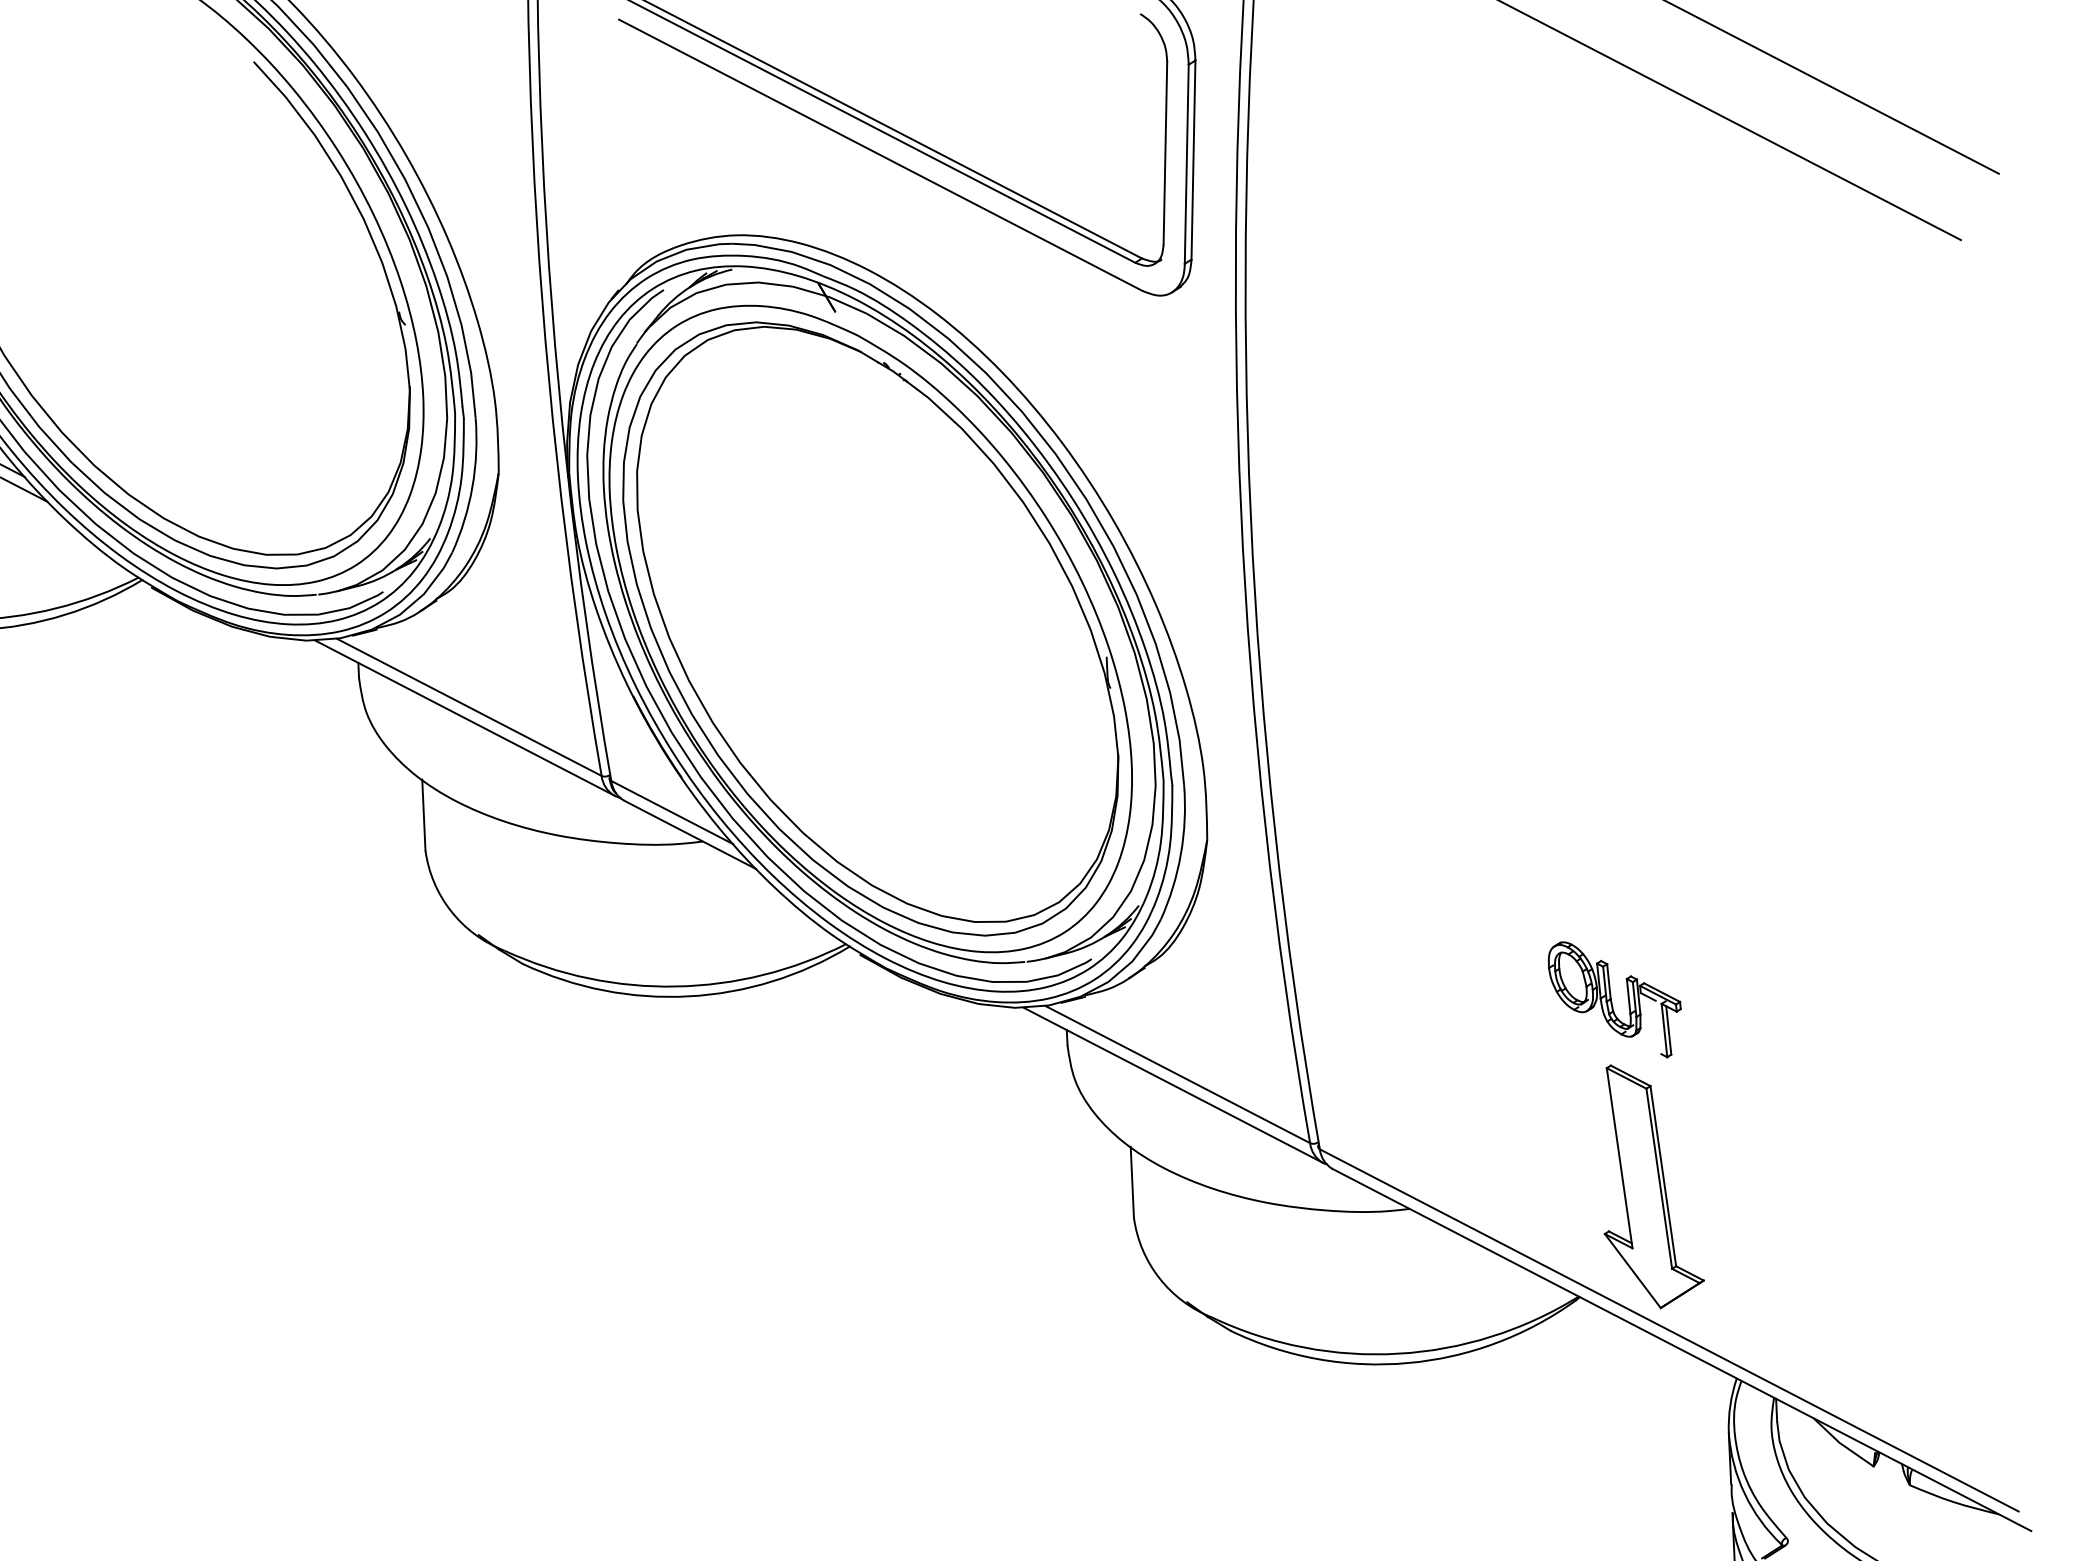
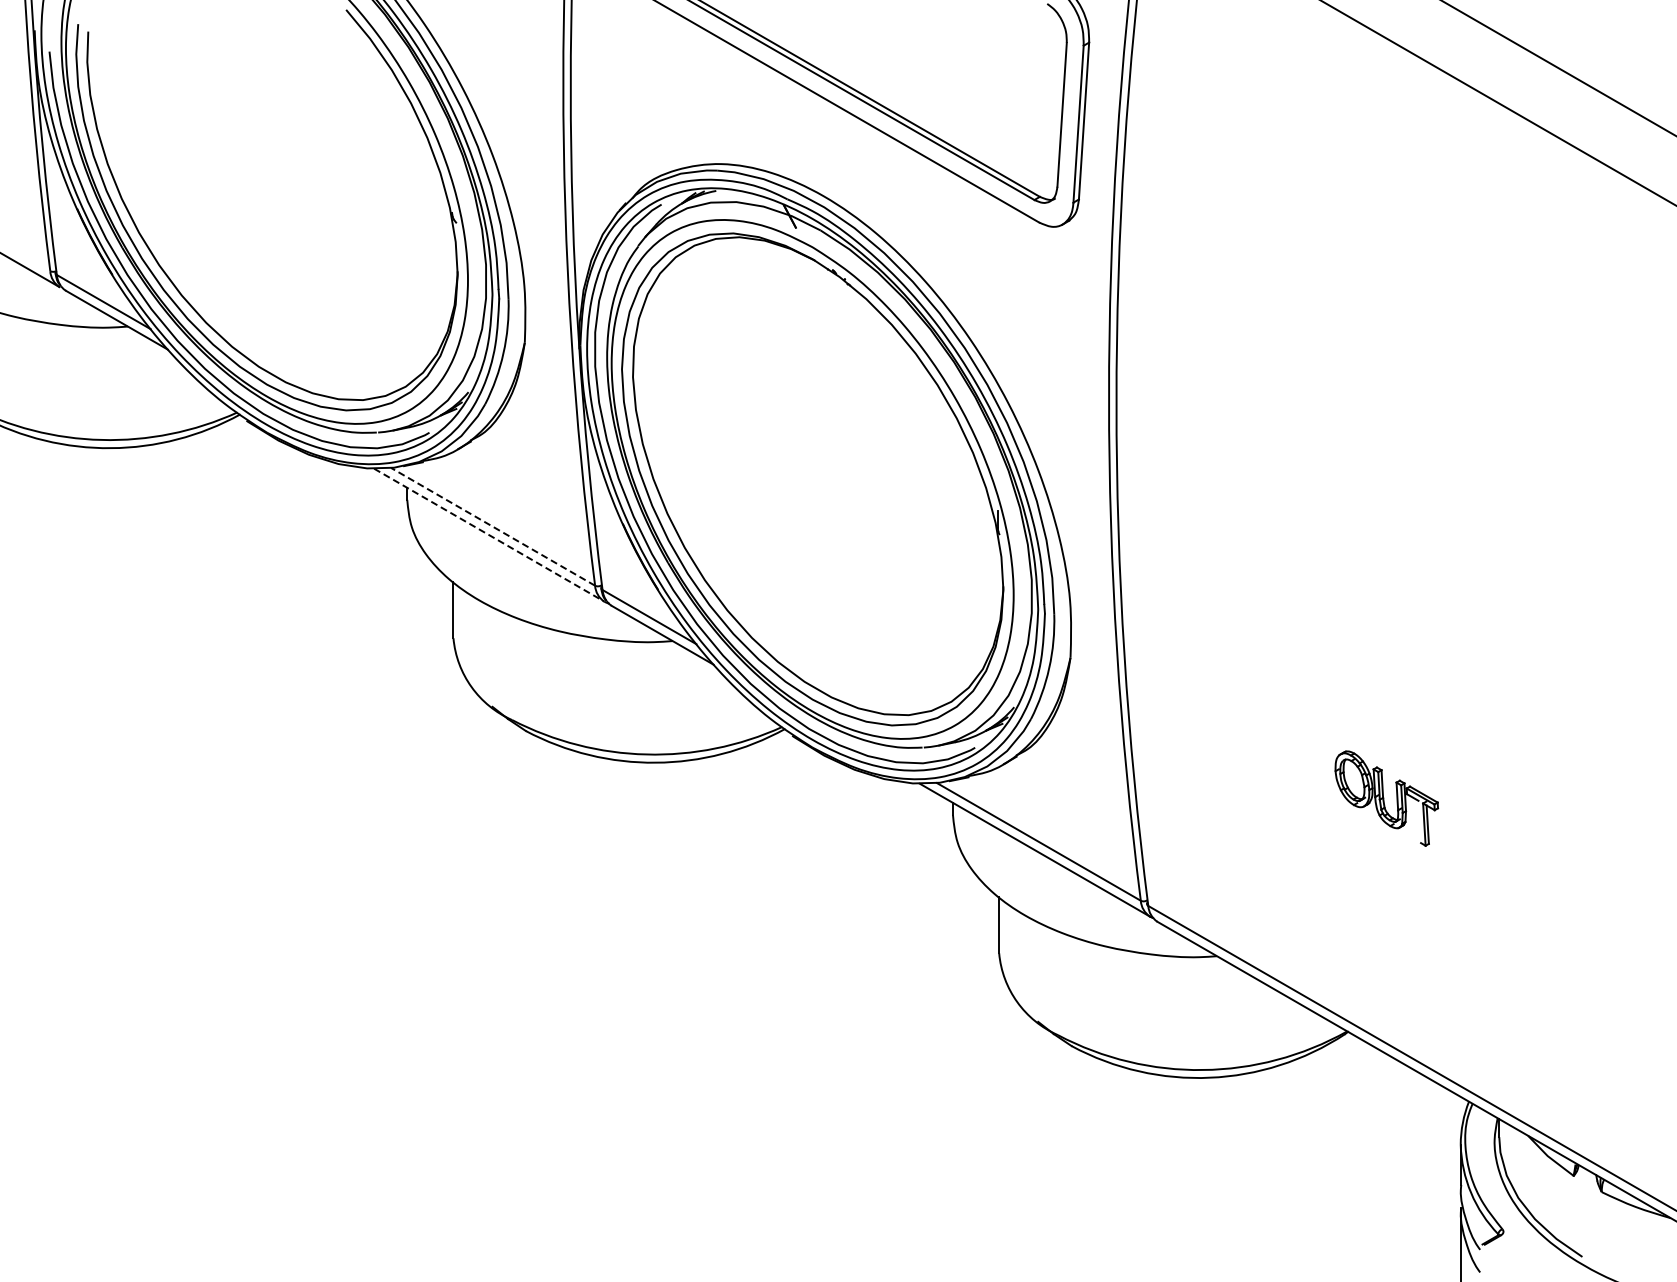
line: (469, 706) -> (493, 526), solid -> dashed
line: (465, 718) -> (489, 535), solid -> dashed
part: (1651, 1185) -> (1408, 946), removed

